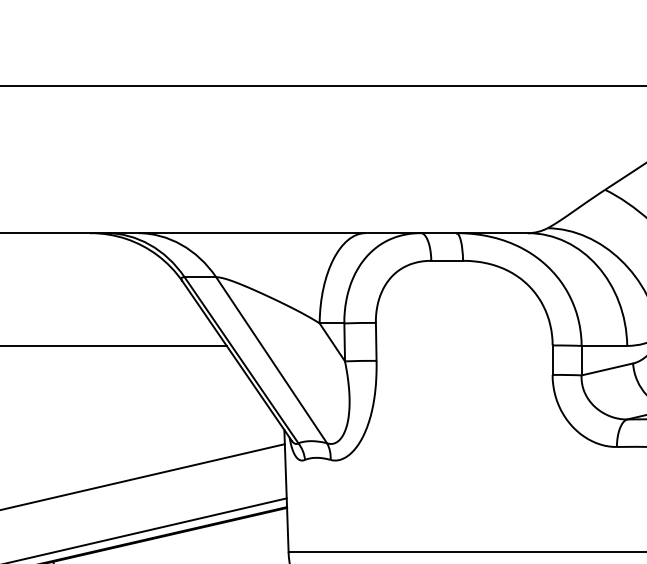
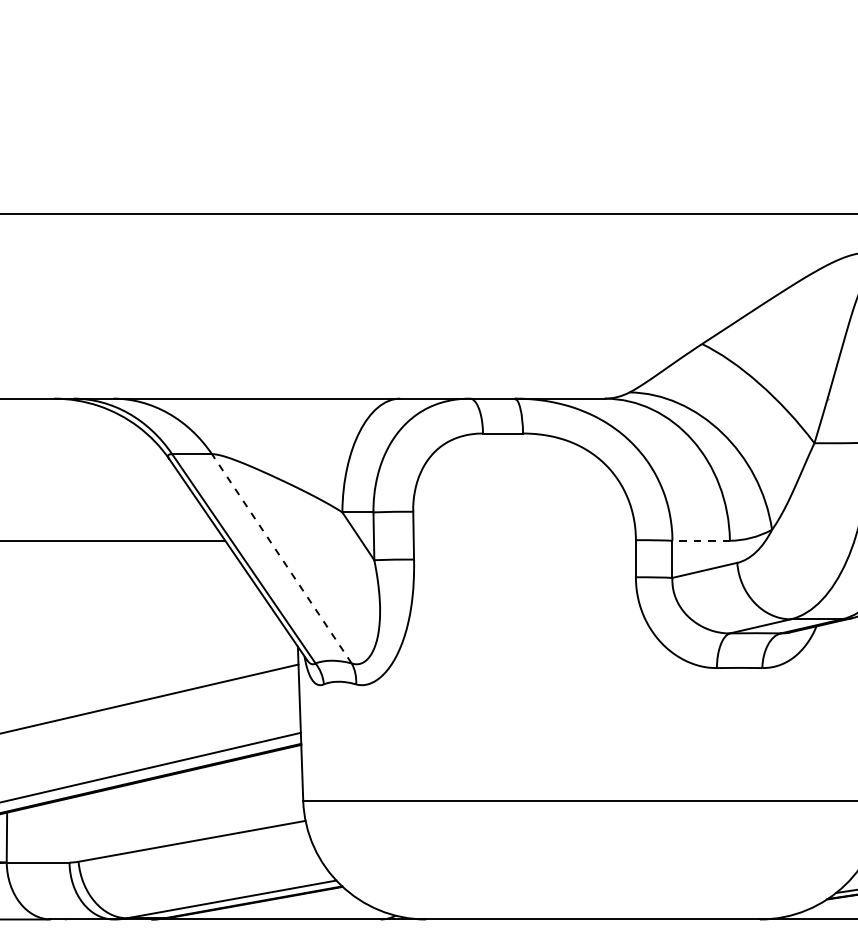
line: (604, 345) -> (701, 540), solid -> dashed
line: (271, 360) -> (281, 558), solid -> dashed

